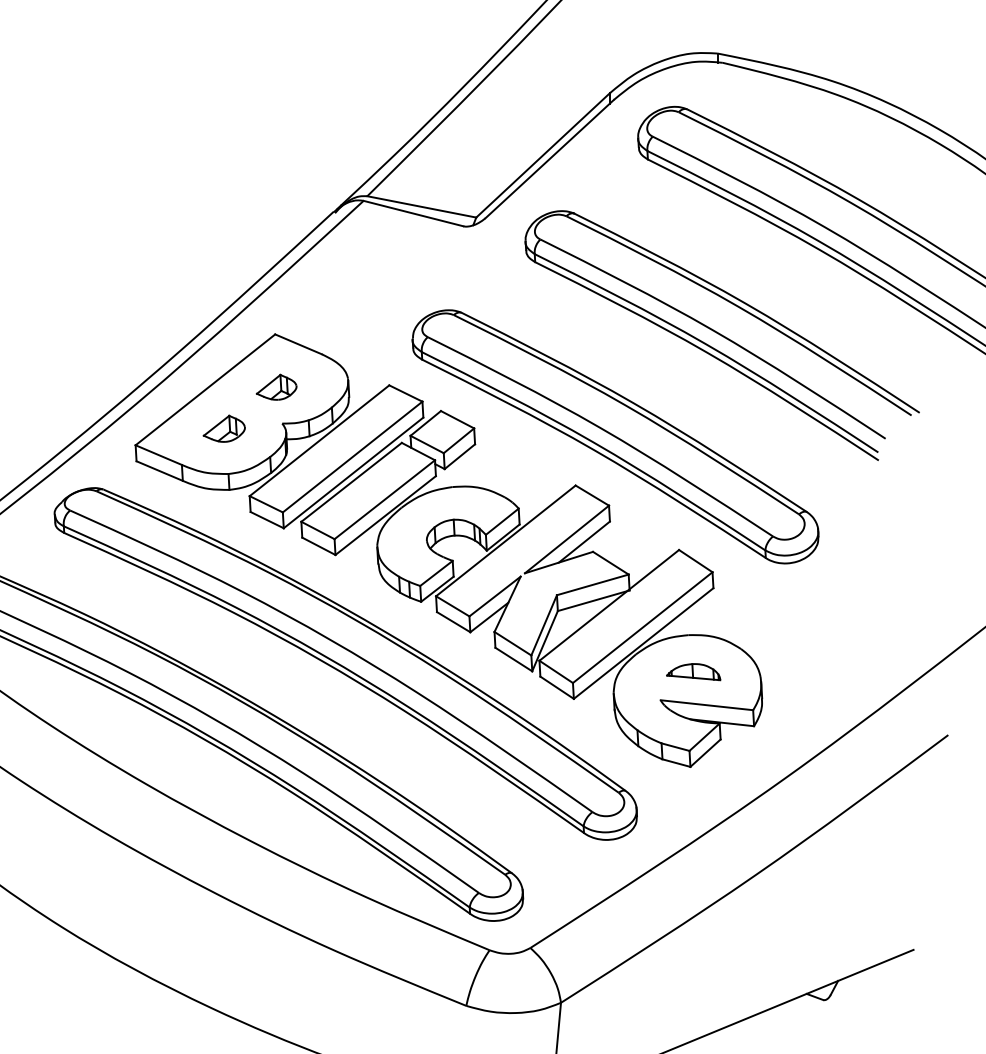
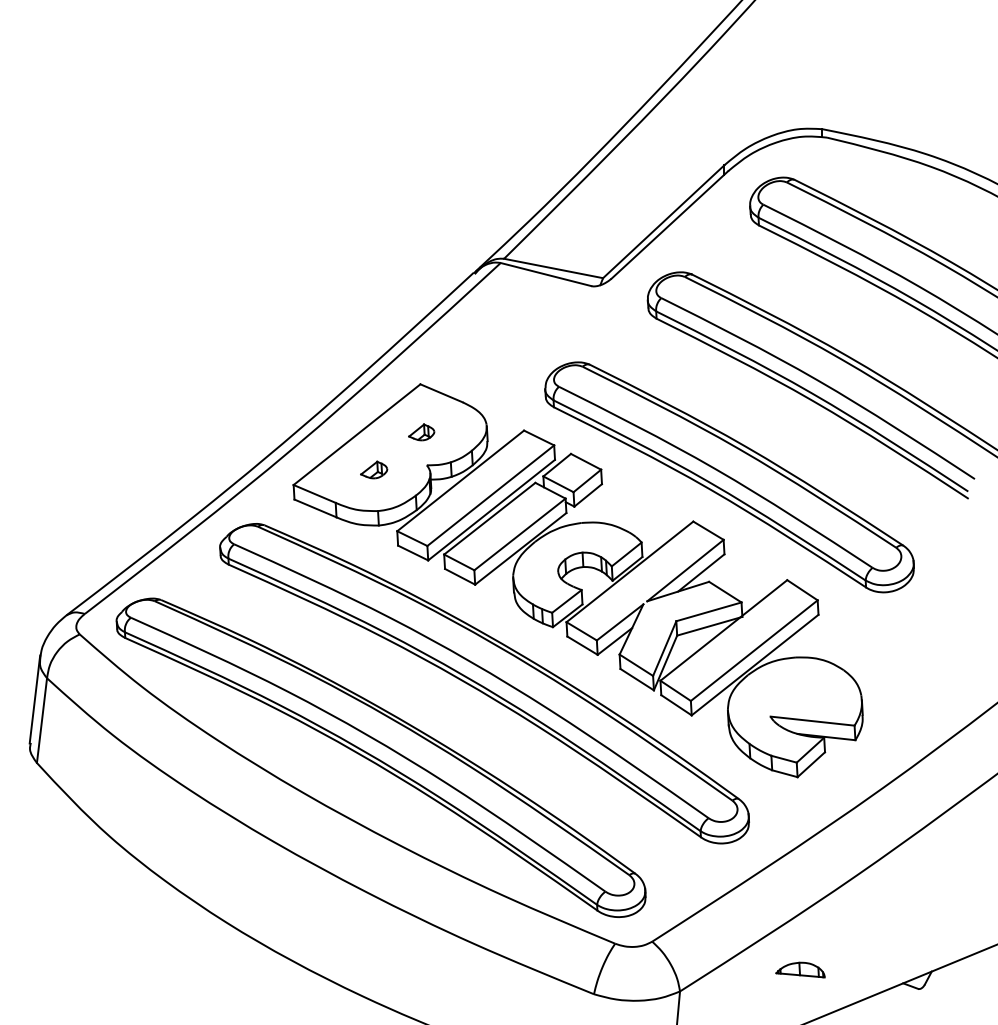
part: (276, 387) -> (421, 432), size x0.7
part: (223, 428) -> (373, 469), size x0.7
part: (693, 671) -> (800, 969), moved

